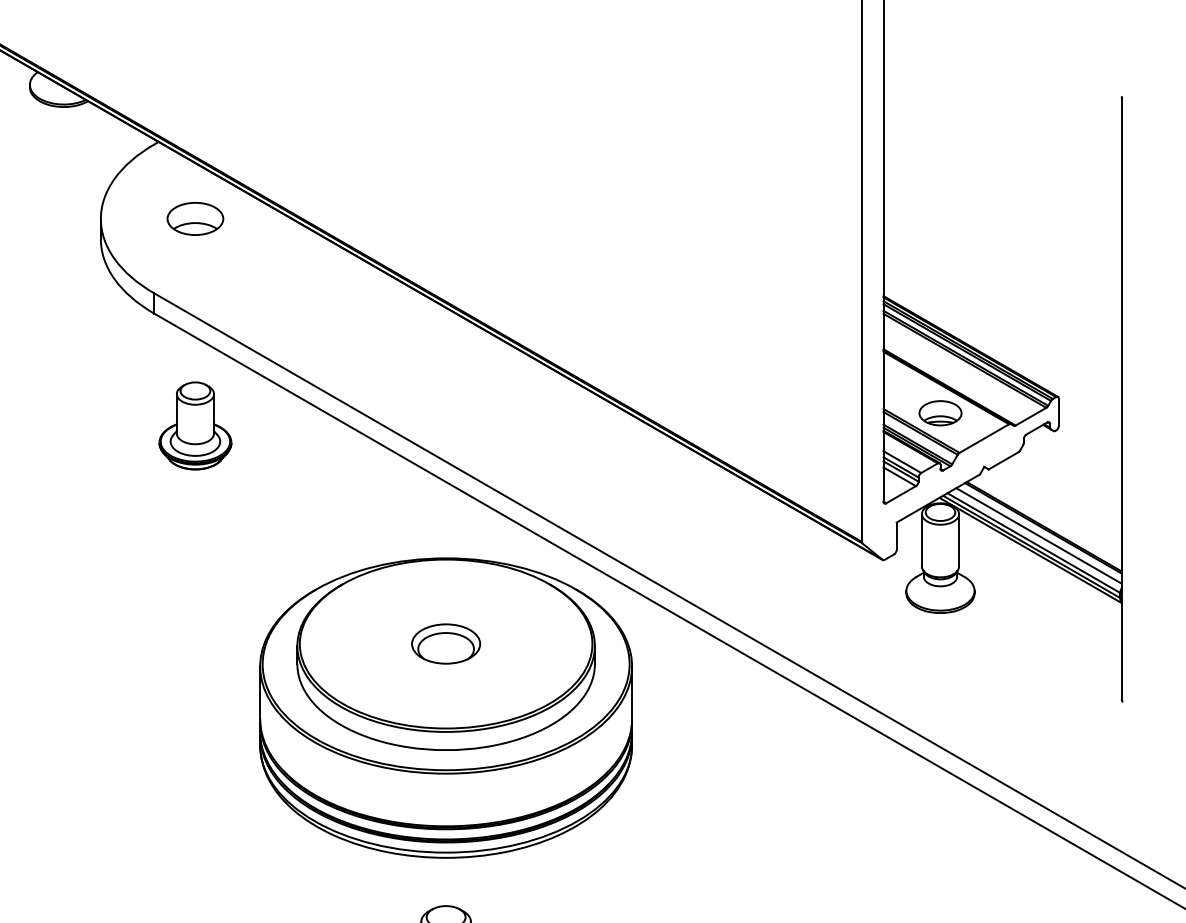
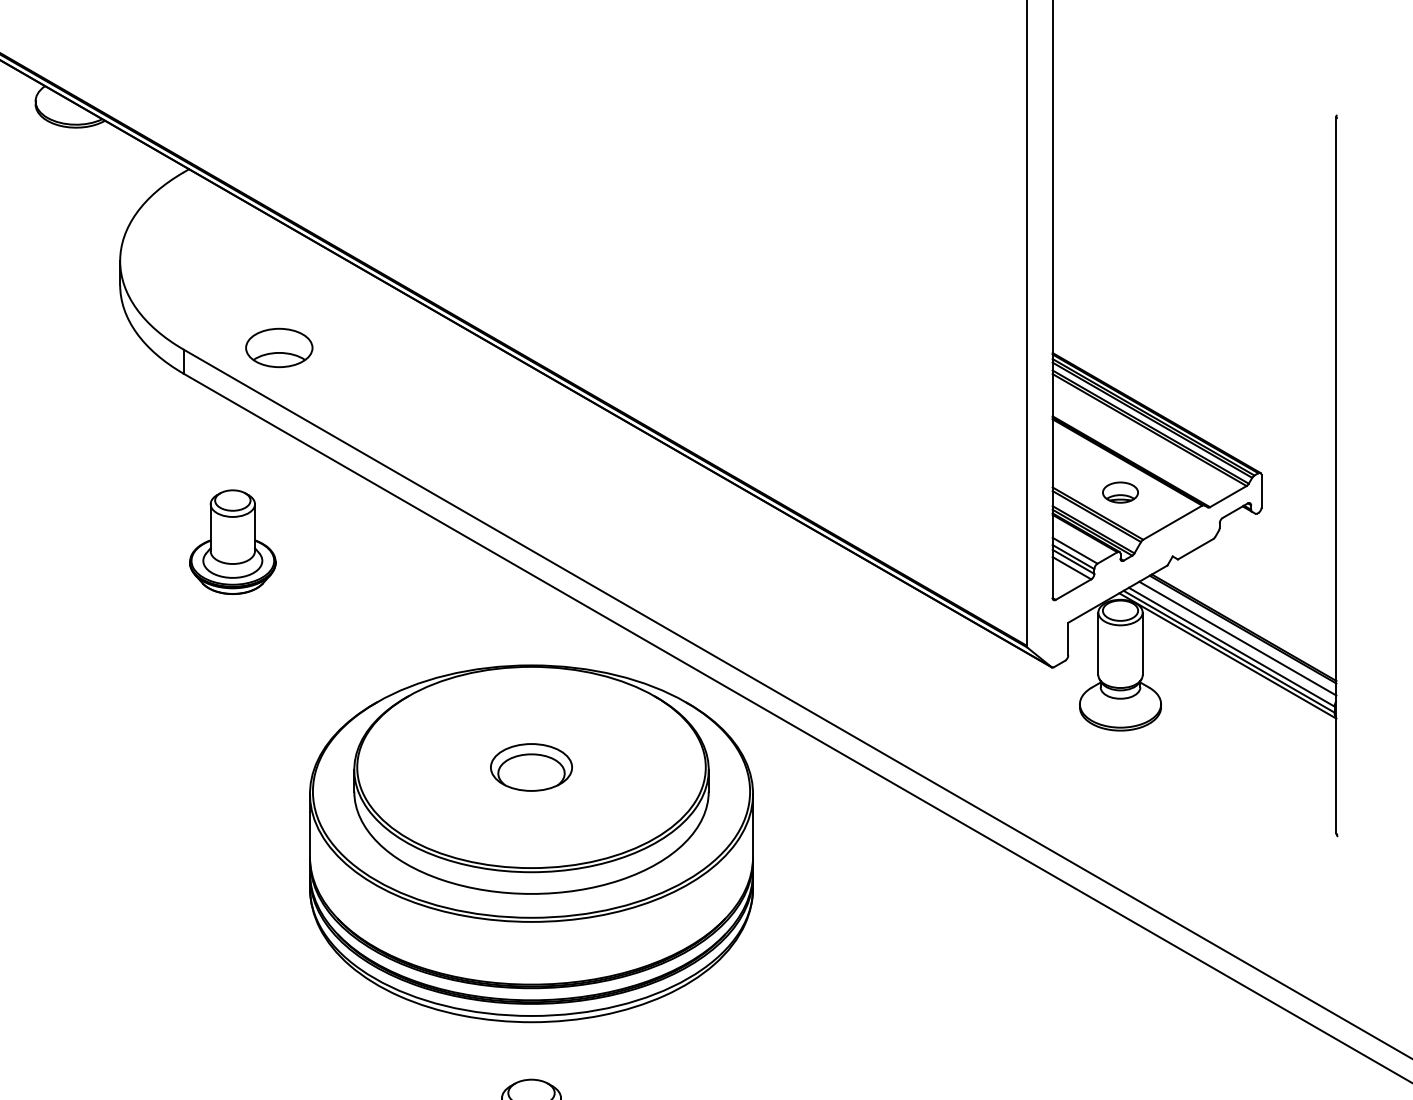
part: (195, 218) -> (279, 347), moved
part: (940, 413) -> (1120, 492), size x0.7
part: (195, 425) -> (232, 541), moved

